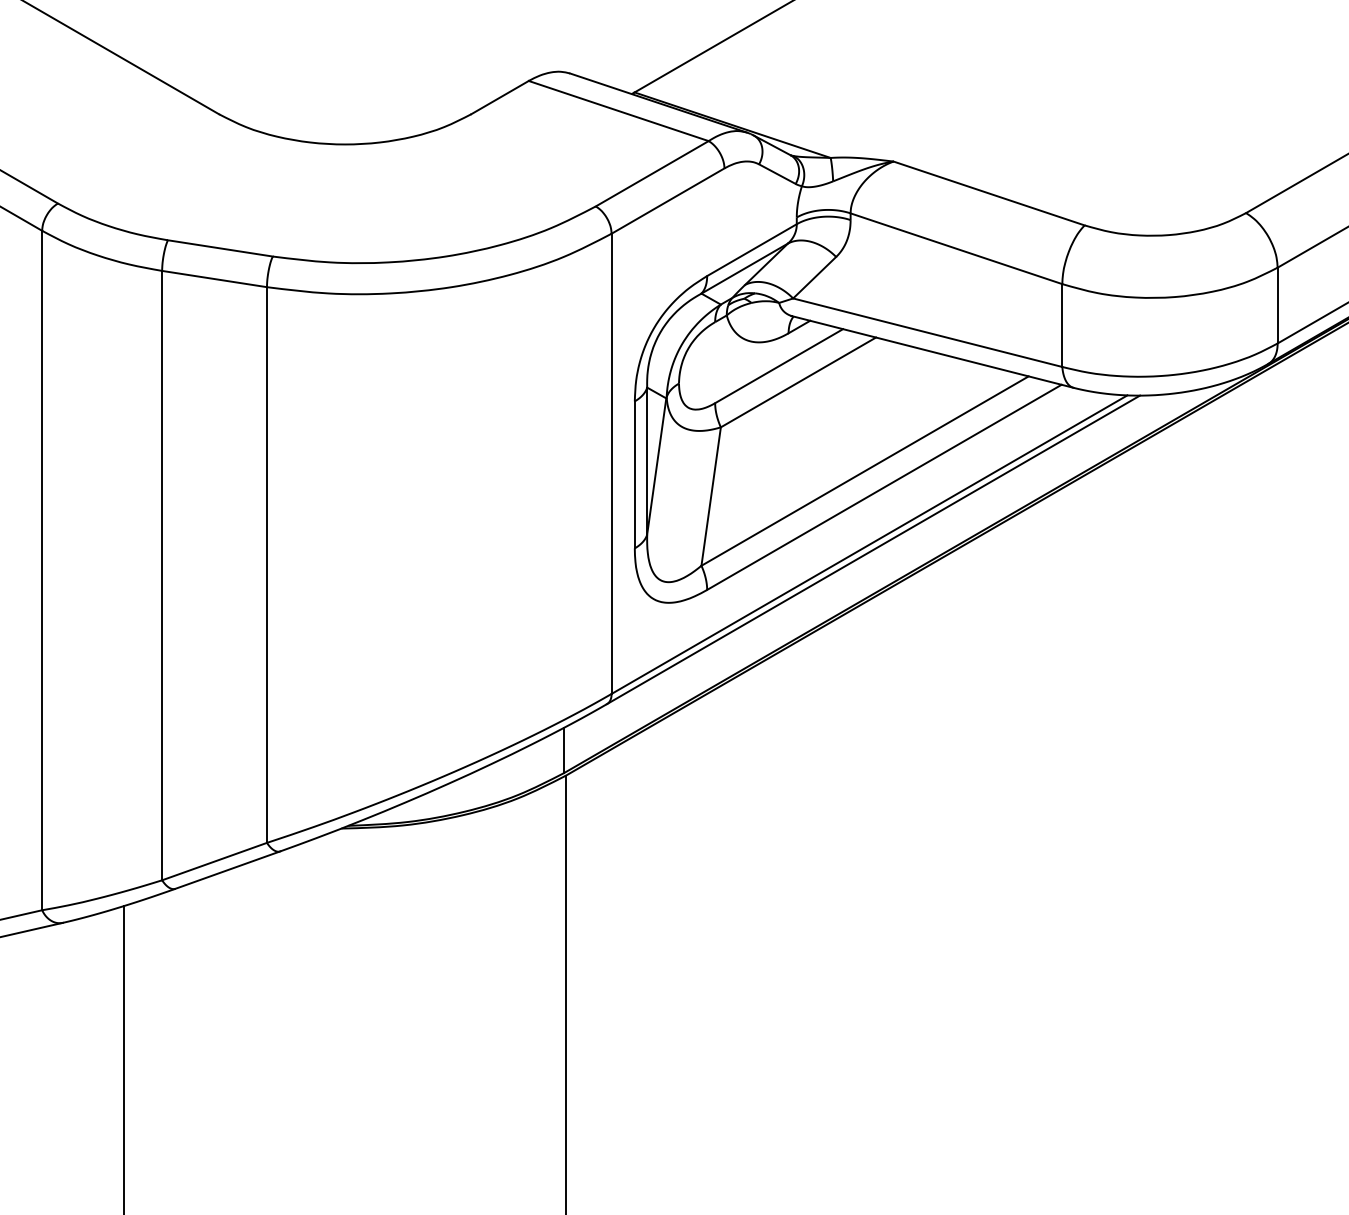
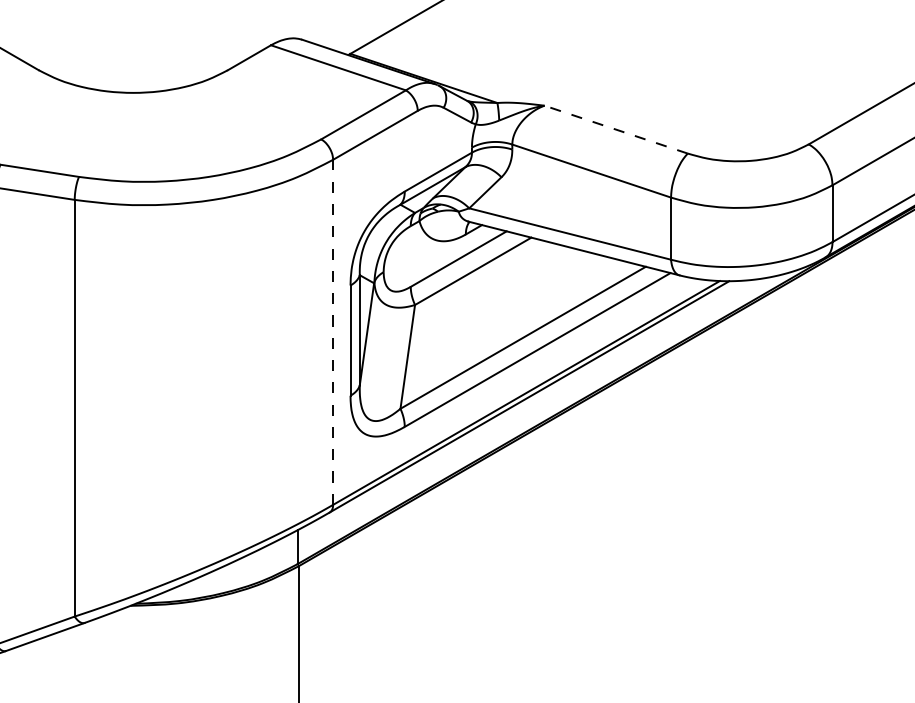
line: (989, 193) -> (616, 129), solid -> dashed
line: (611, 463) -> (333, 332), solid -> dashed

